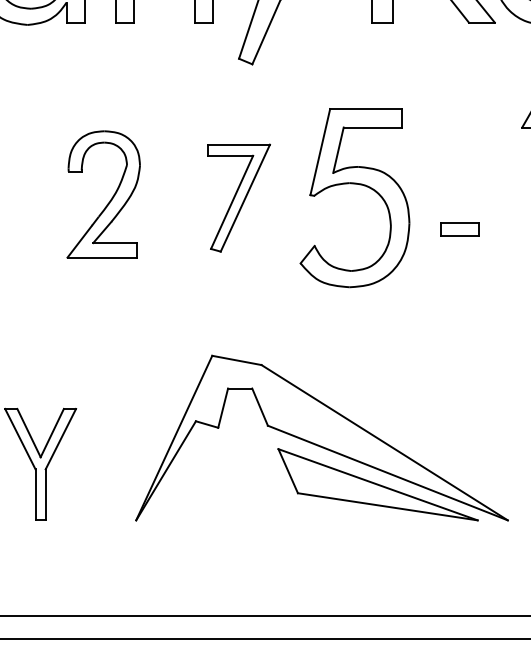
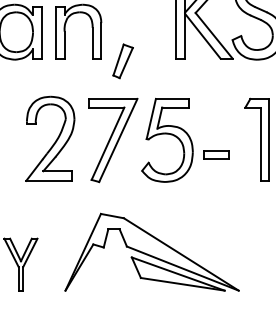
part: (103, 193) -> (50, 138), size x1.43
part: (239, 198) -> (113, 140), size x1.67
part: (460, 228) -> (216, 154), size x1.43

